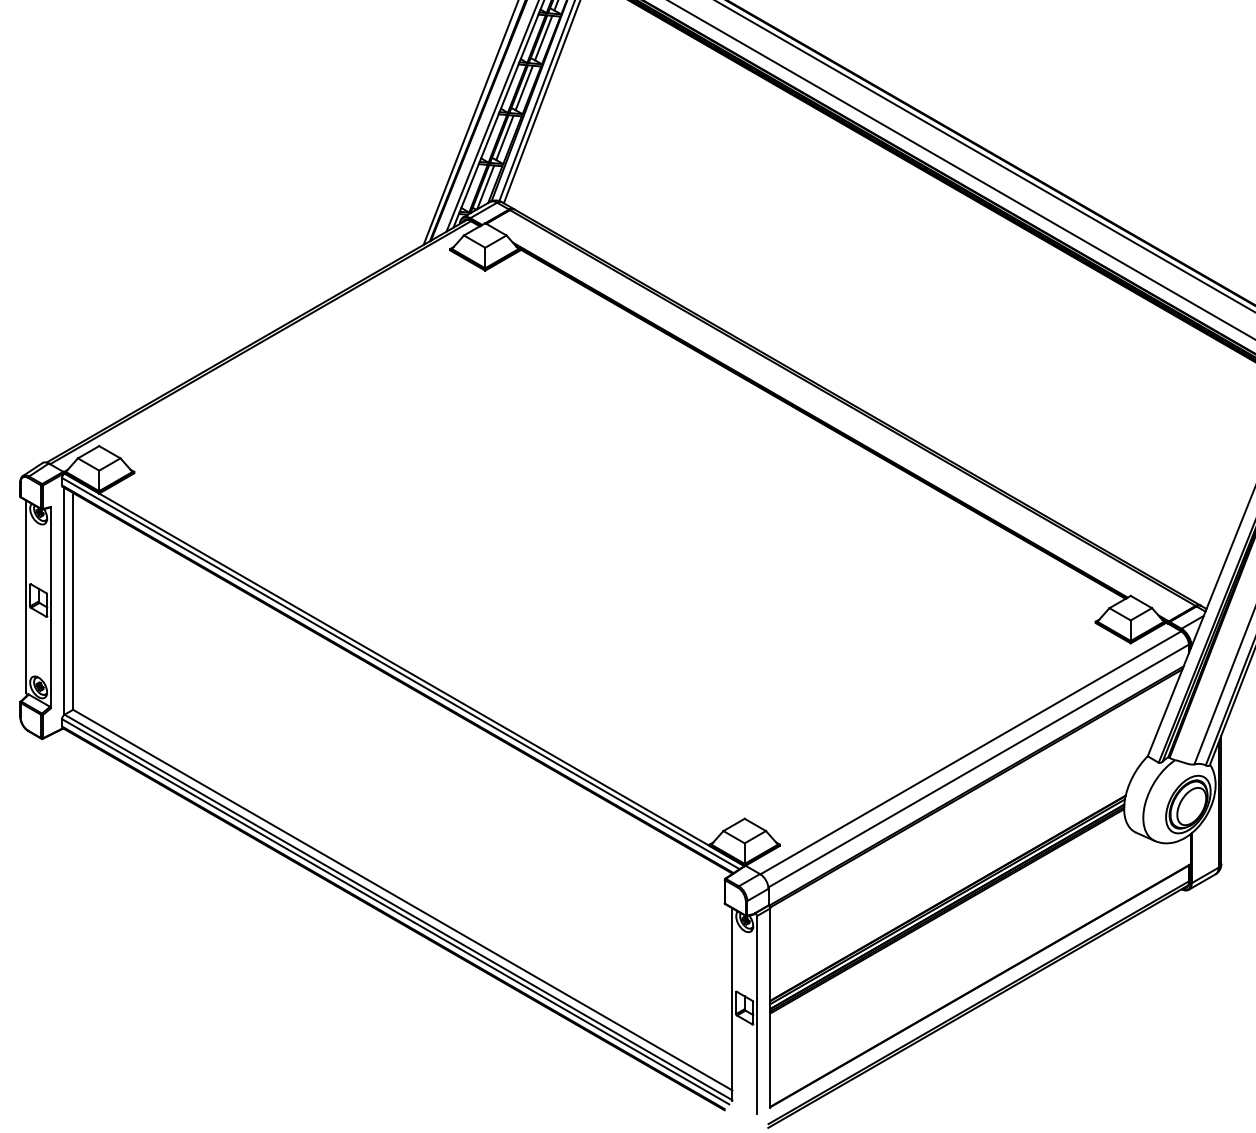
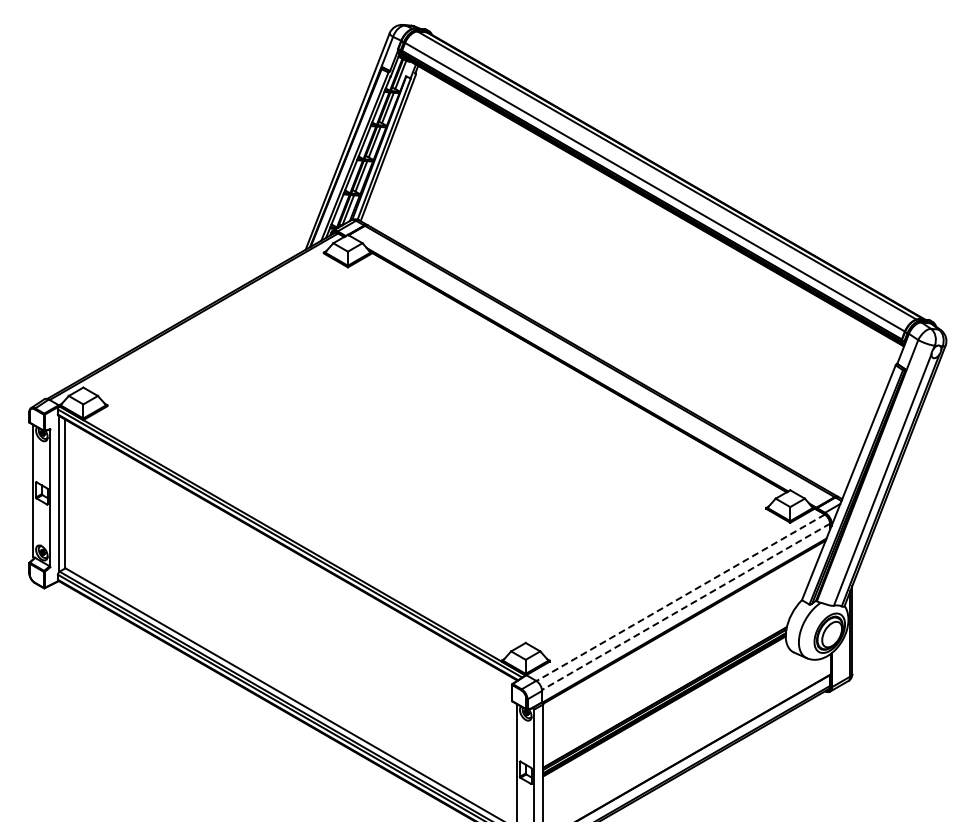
line: (970, 752) -> (680, 597), solid -> dashed
line: (977, 766) -> (685, 607), solid -> dashed

